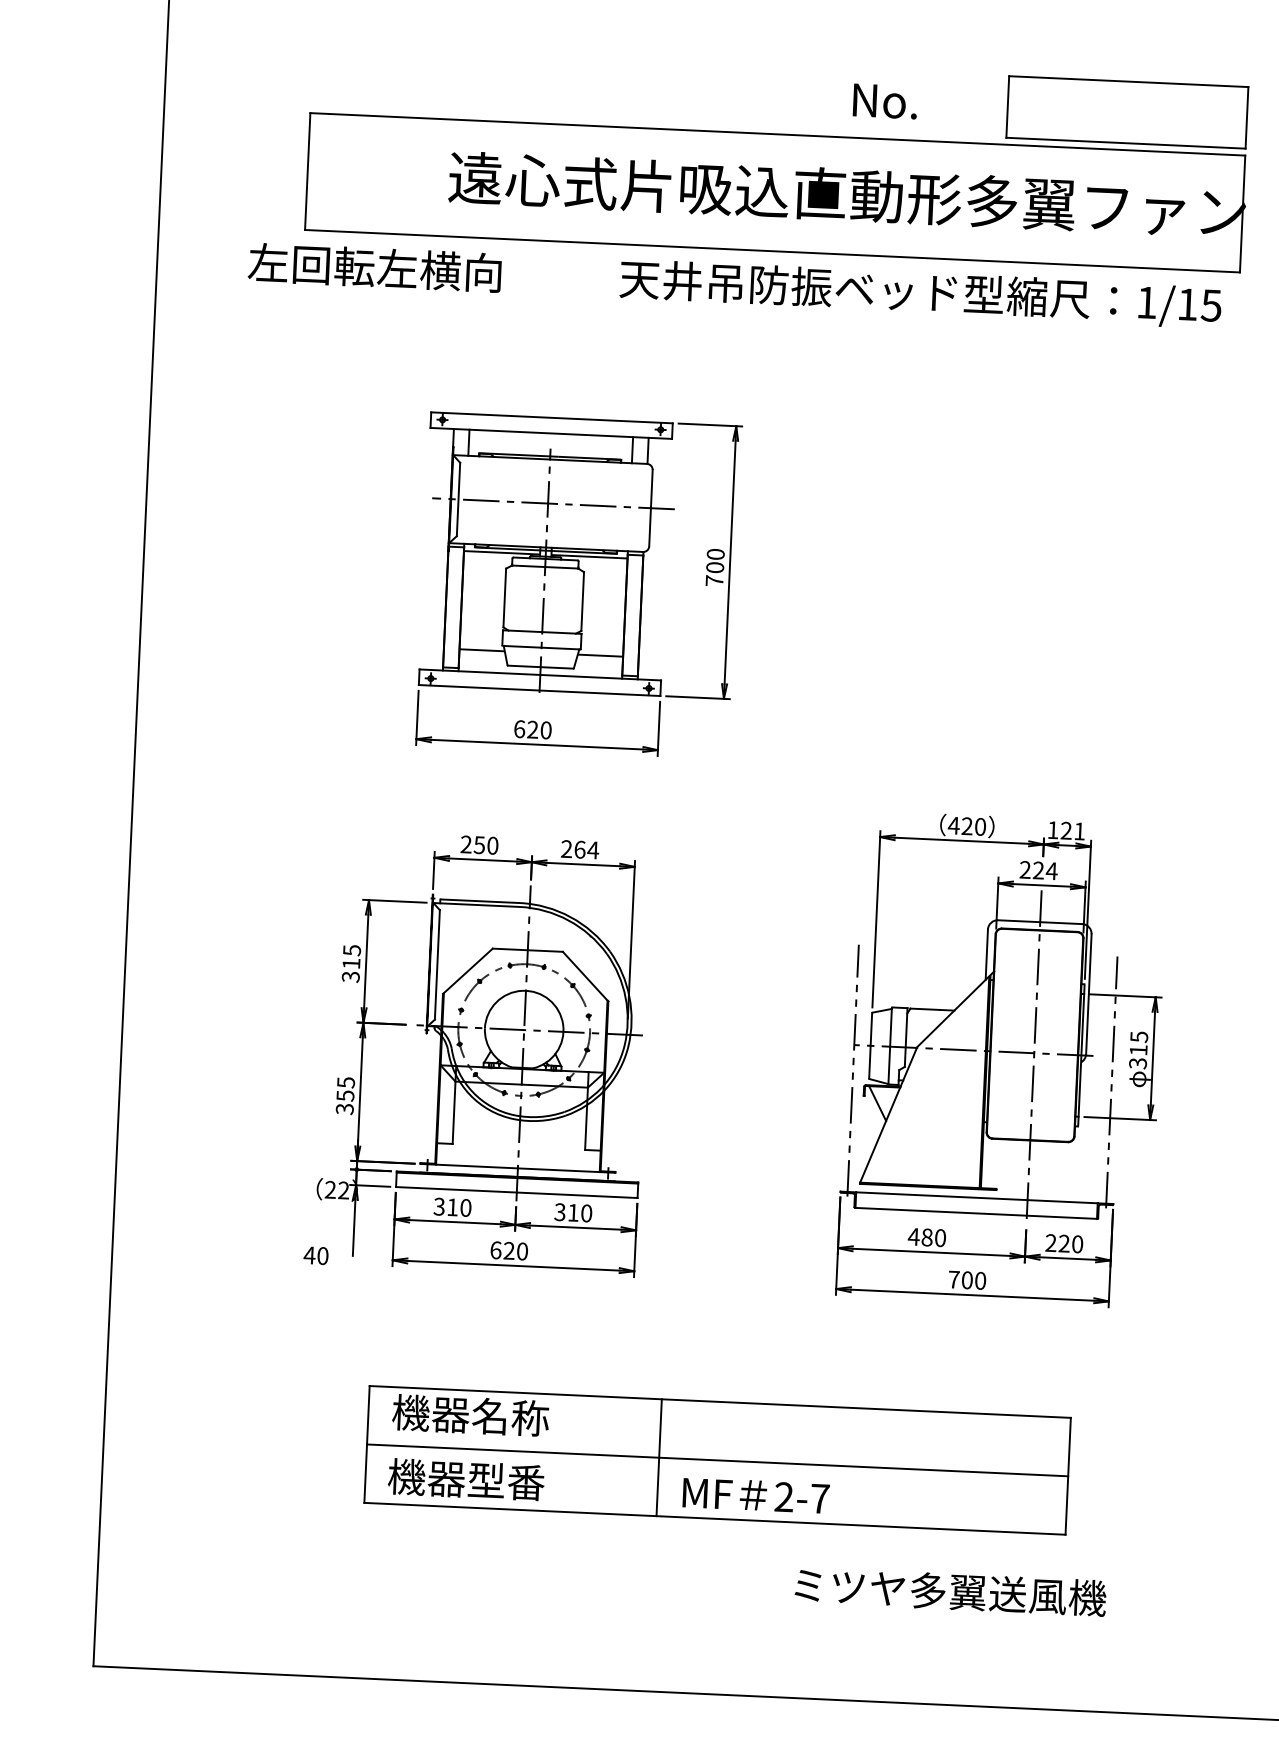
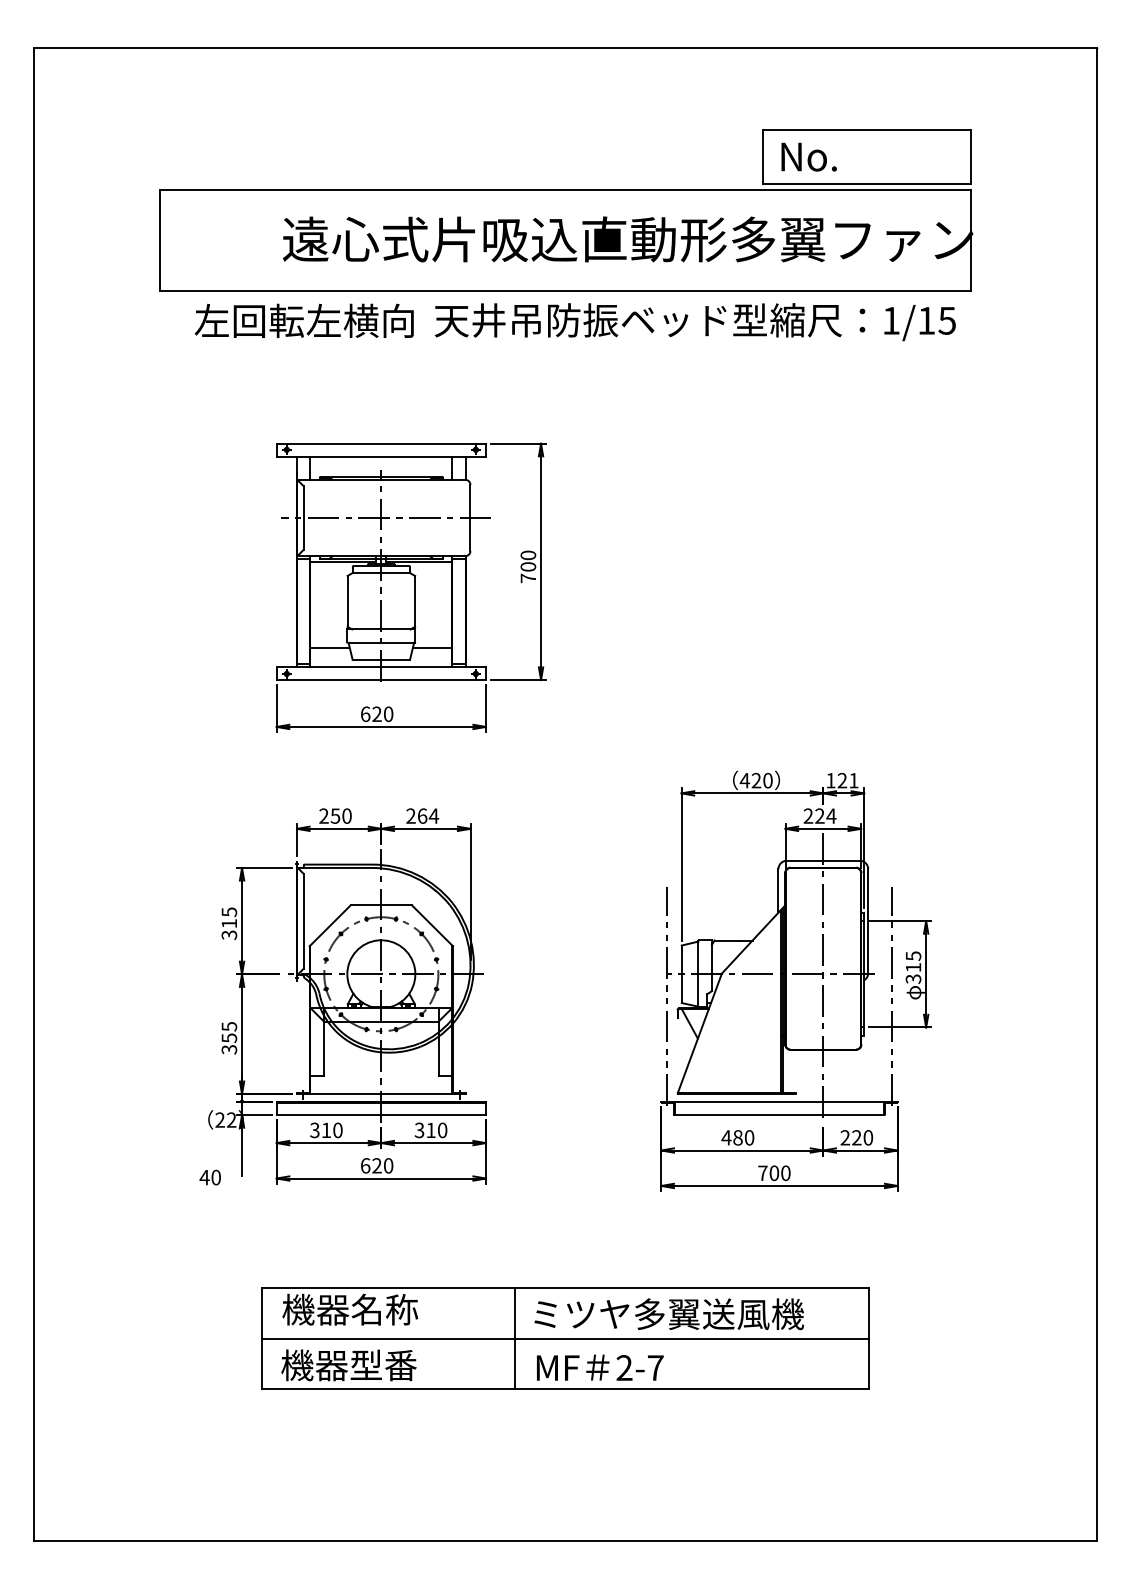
text: (884, 100) -> (808, 156), moved
text: (373, 267) -> (303, 320), moved
text: (949, 1592) -> (668, 1314), moved

